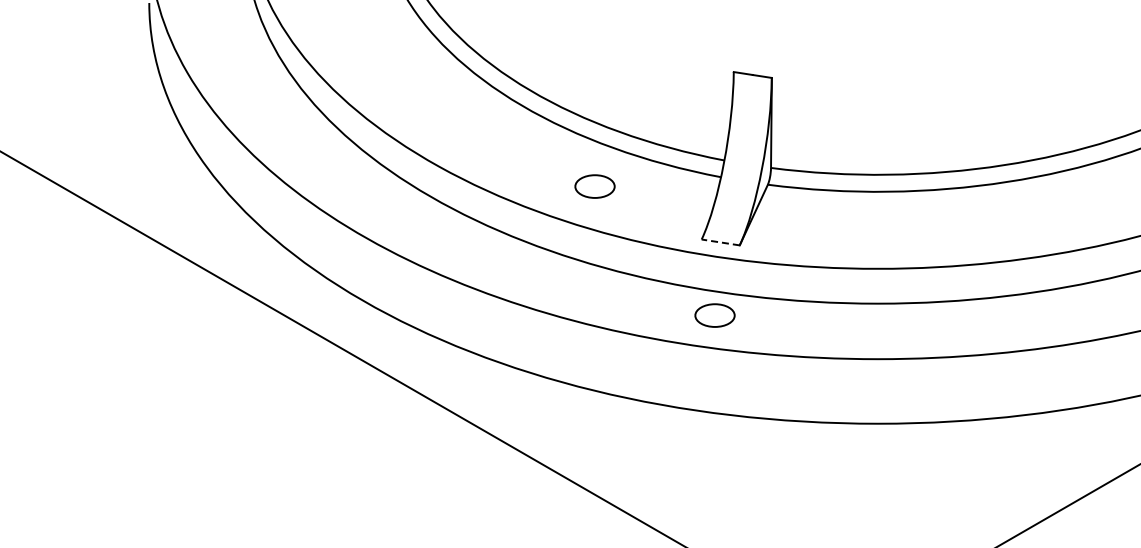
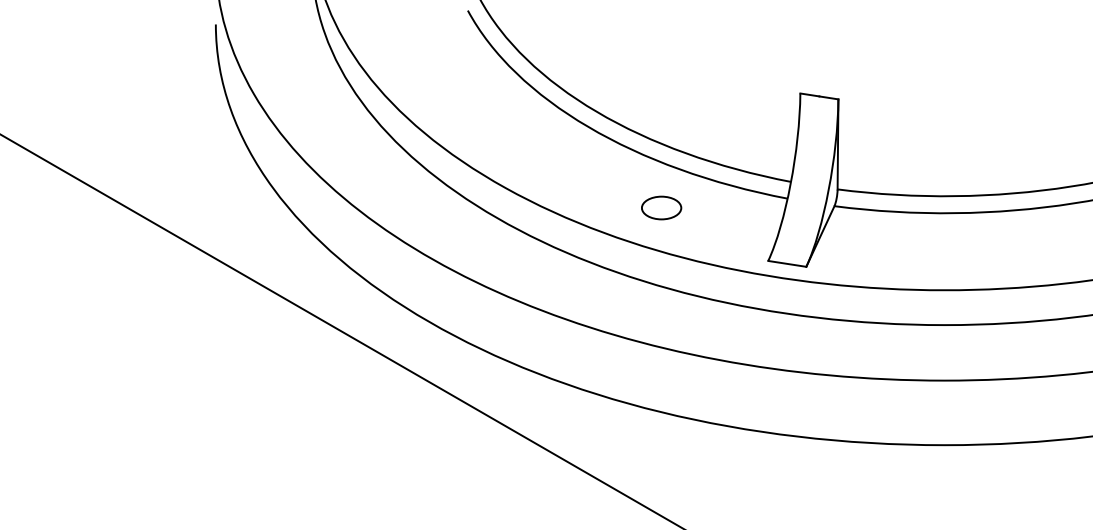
line: (720, 242) -> (787, 263), dashed -> solid
part: (714, 315) -> (781, 336), removed

